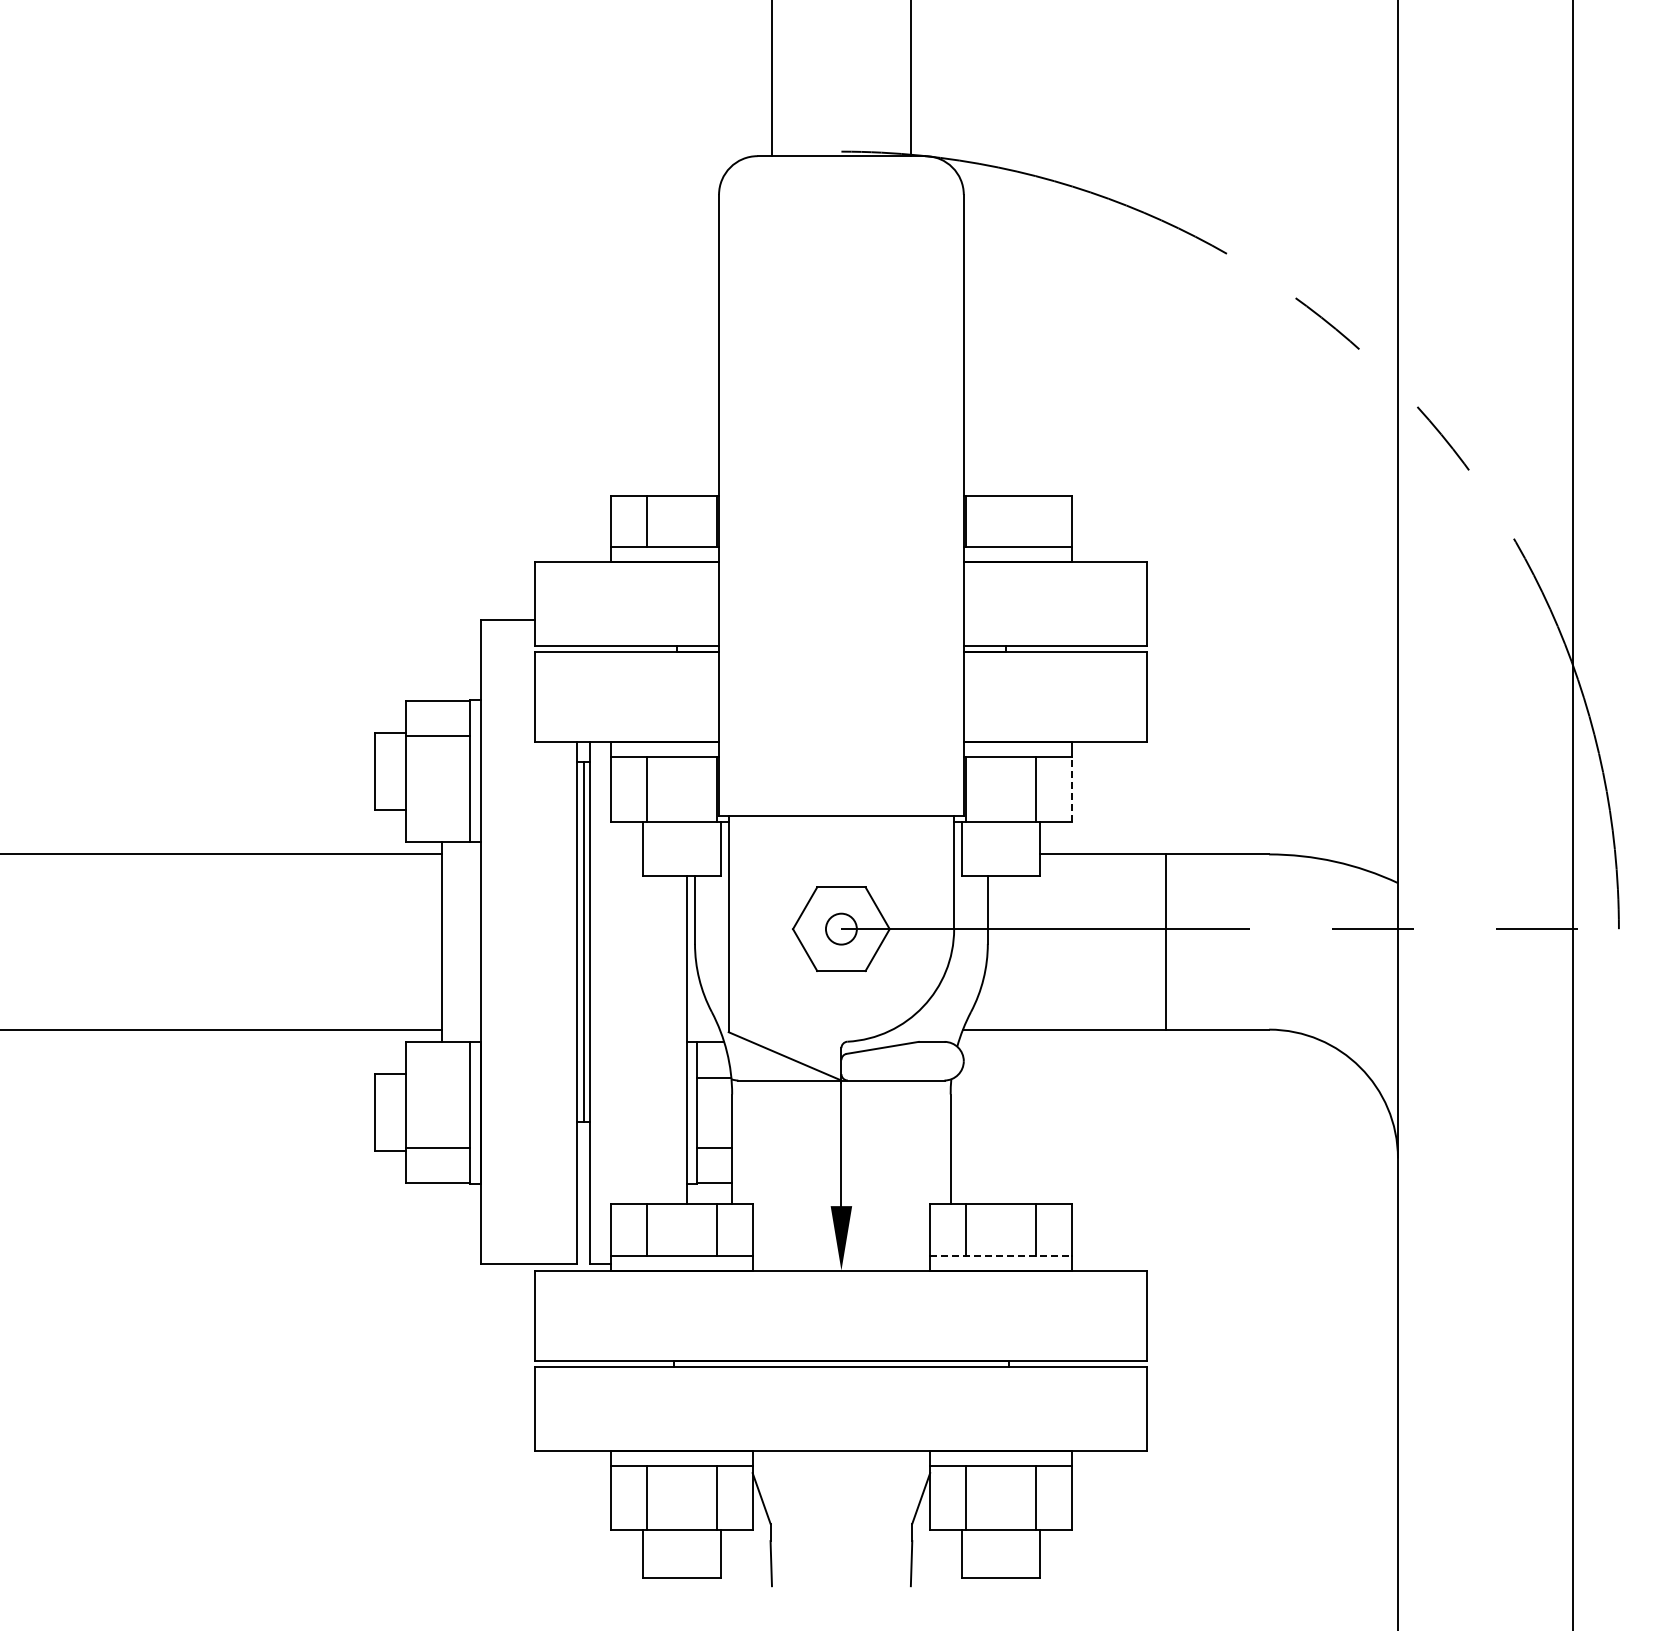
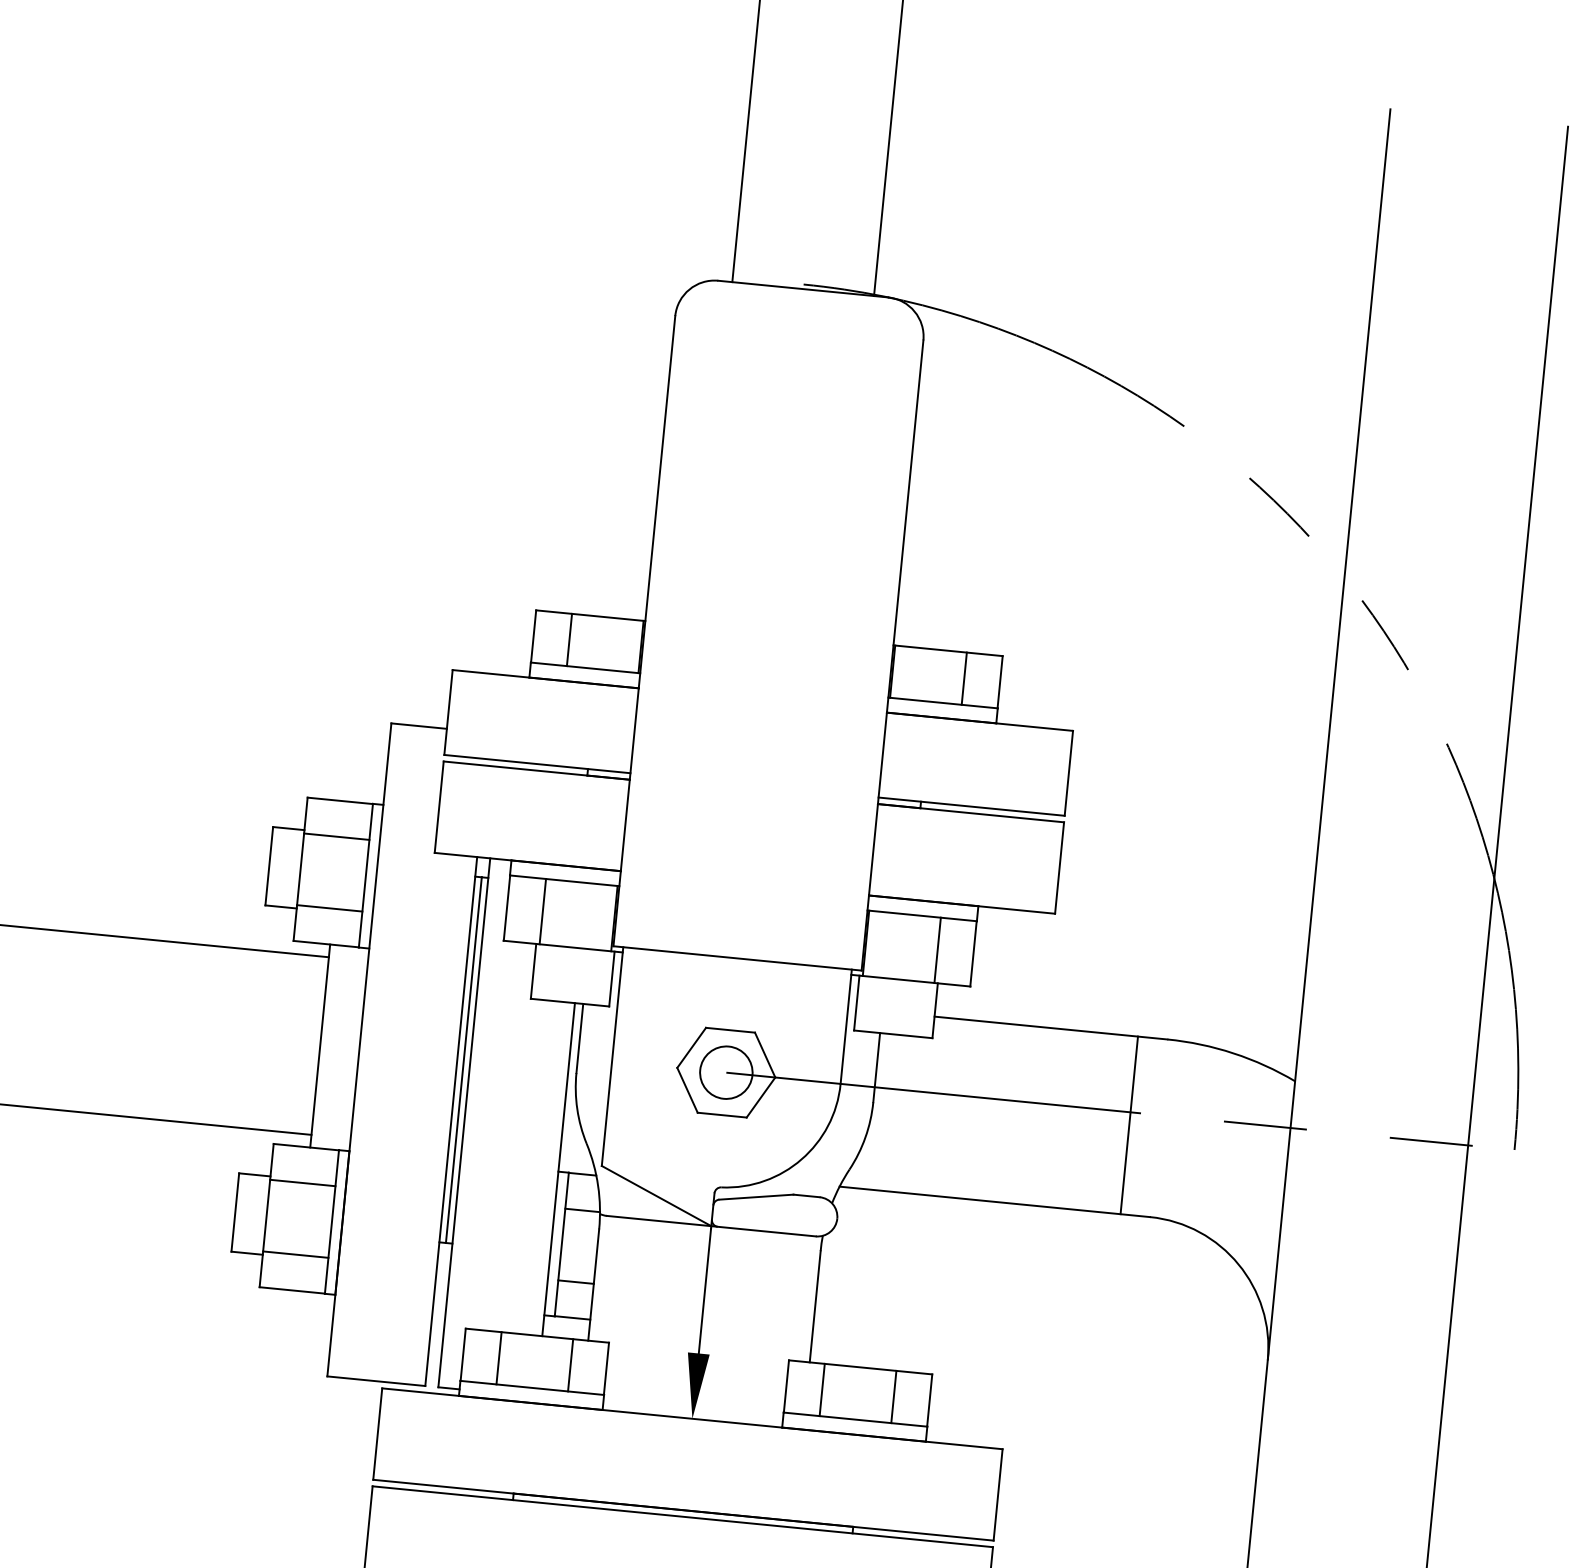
line: (1036, 521) -> (964, 678), added
line: (1071, 788) -> (973, 952), dashed -> solid
line: (437, 806) -> (329, 908), added
circle: (841, 928) -> (726, 1072), size x1.67
line: (1166, 941) -> (1129, 1124), moved
line: (437, 1077) -> (302, 1182), added
line: (1000, 1255) -> (855, 1419), dashed -> solid

